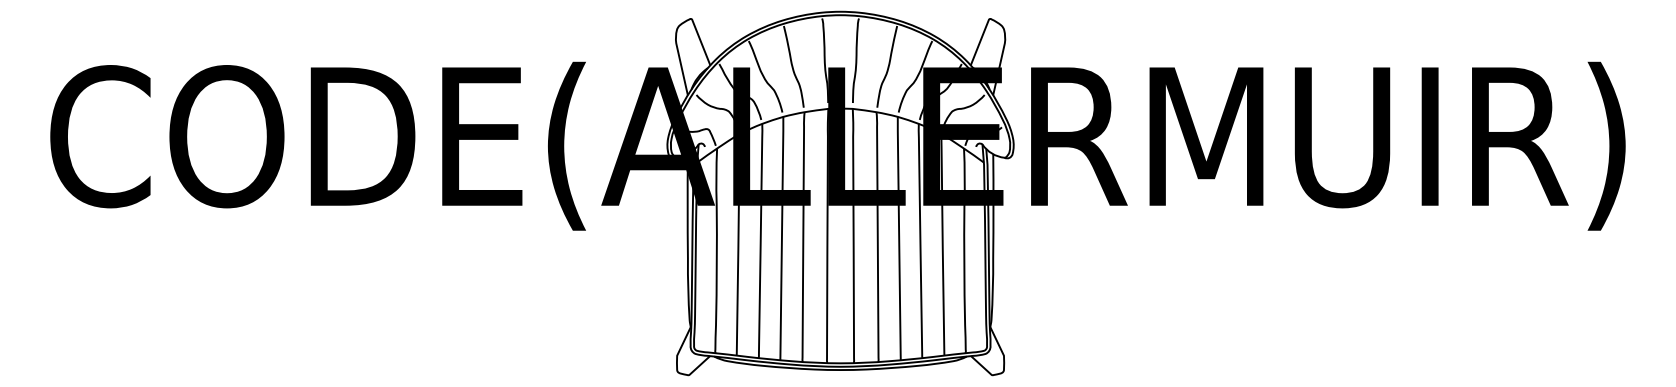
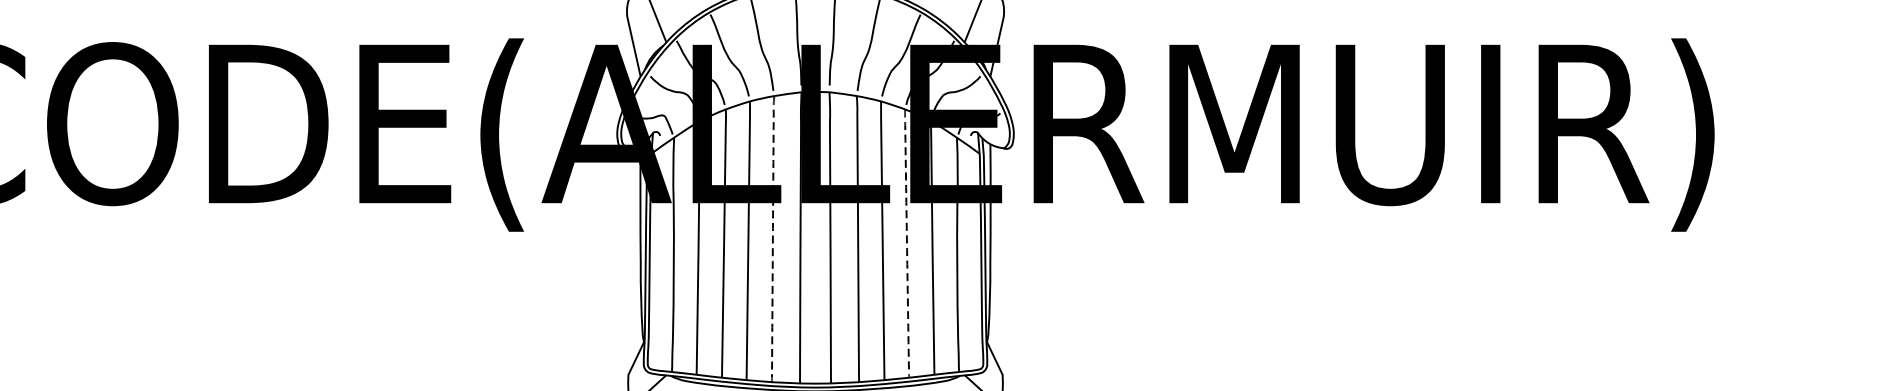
line: (803, 238) -> (773, 240), solid -> dashed
line: (920, 241) -> (907, 244), solid -> dashed

